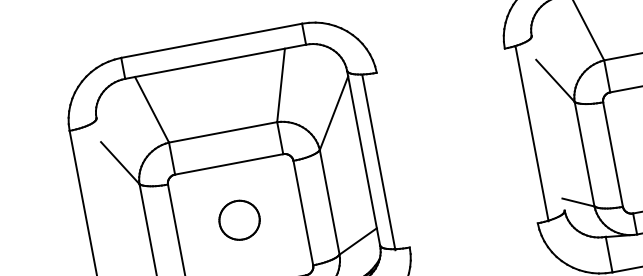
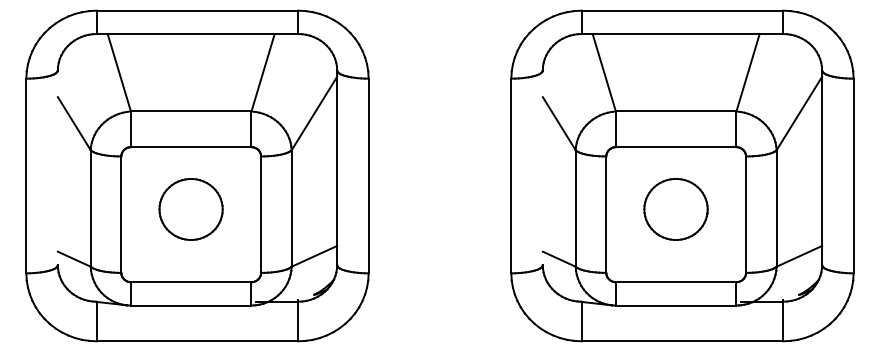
line: (532, 133) -> (511, 175), moved
line: (378, 162) -> (368, 175), moved
part: (239, 220) -> (190, 209), size x1.43

